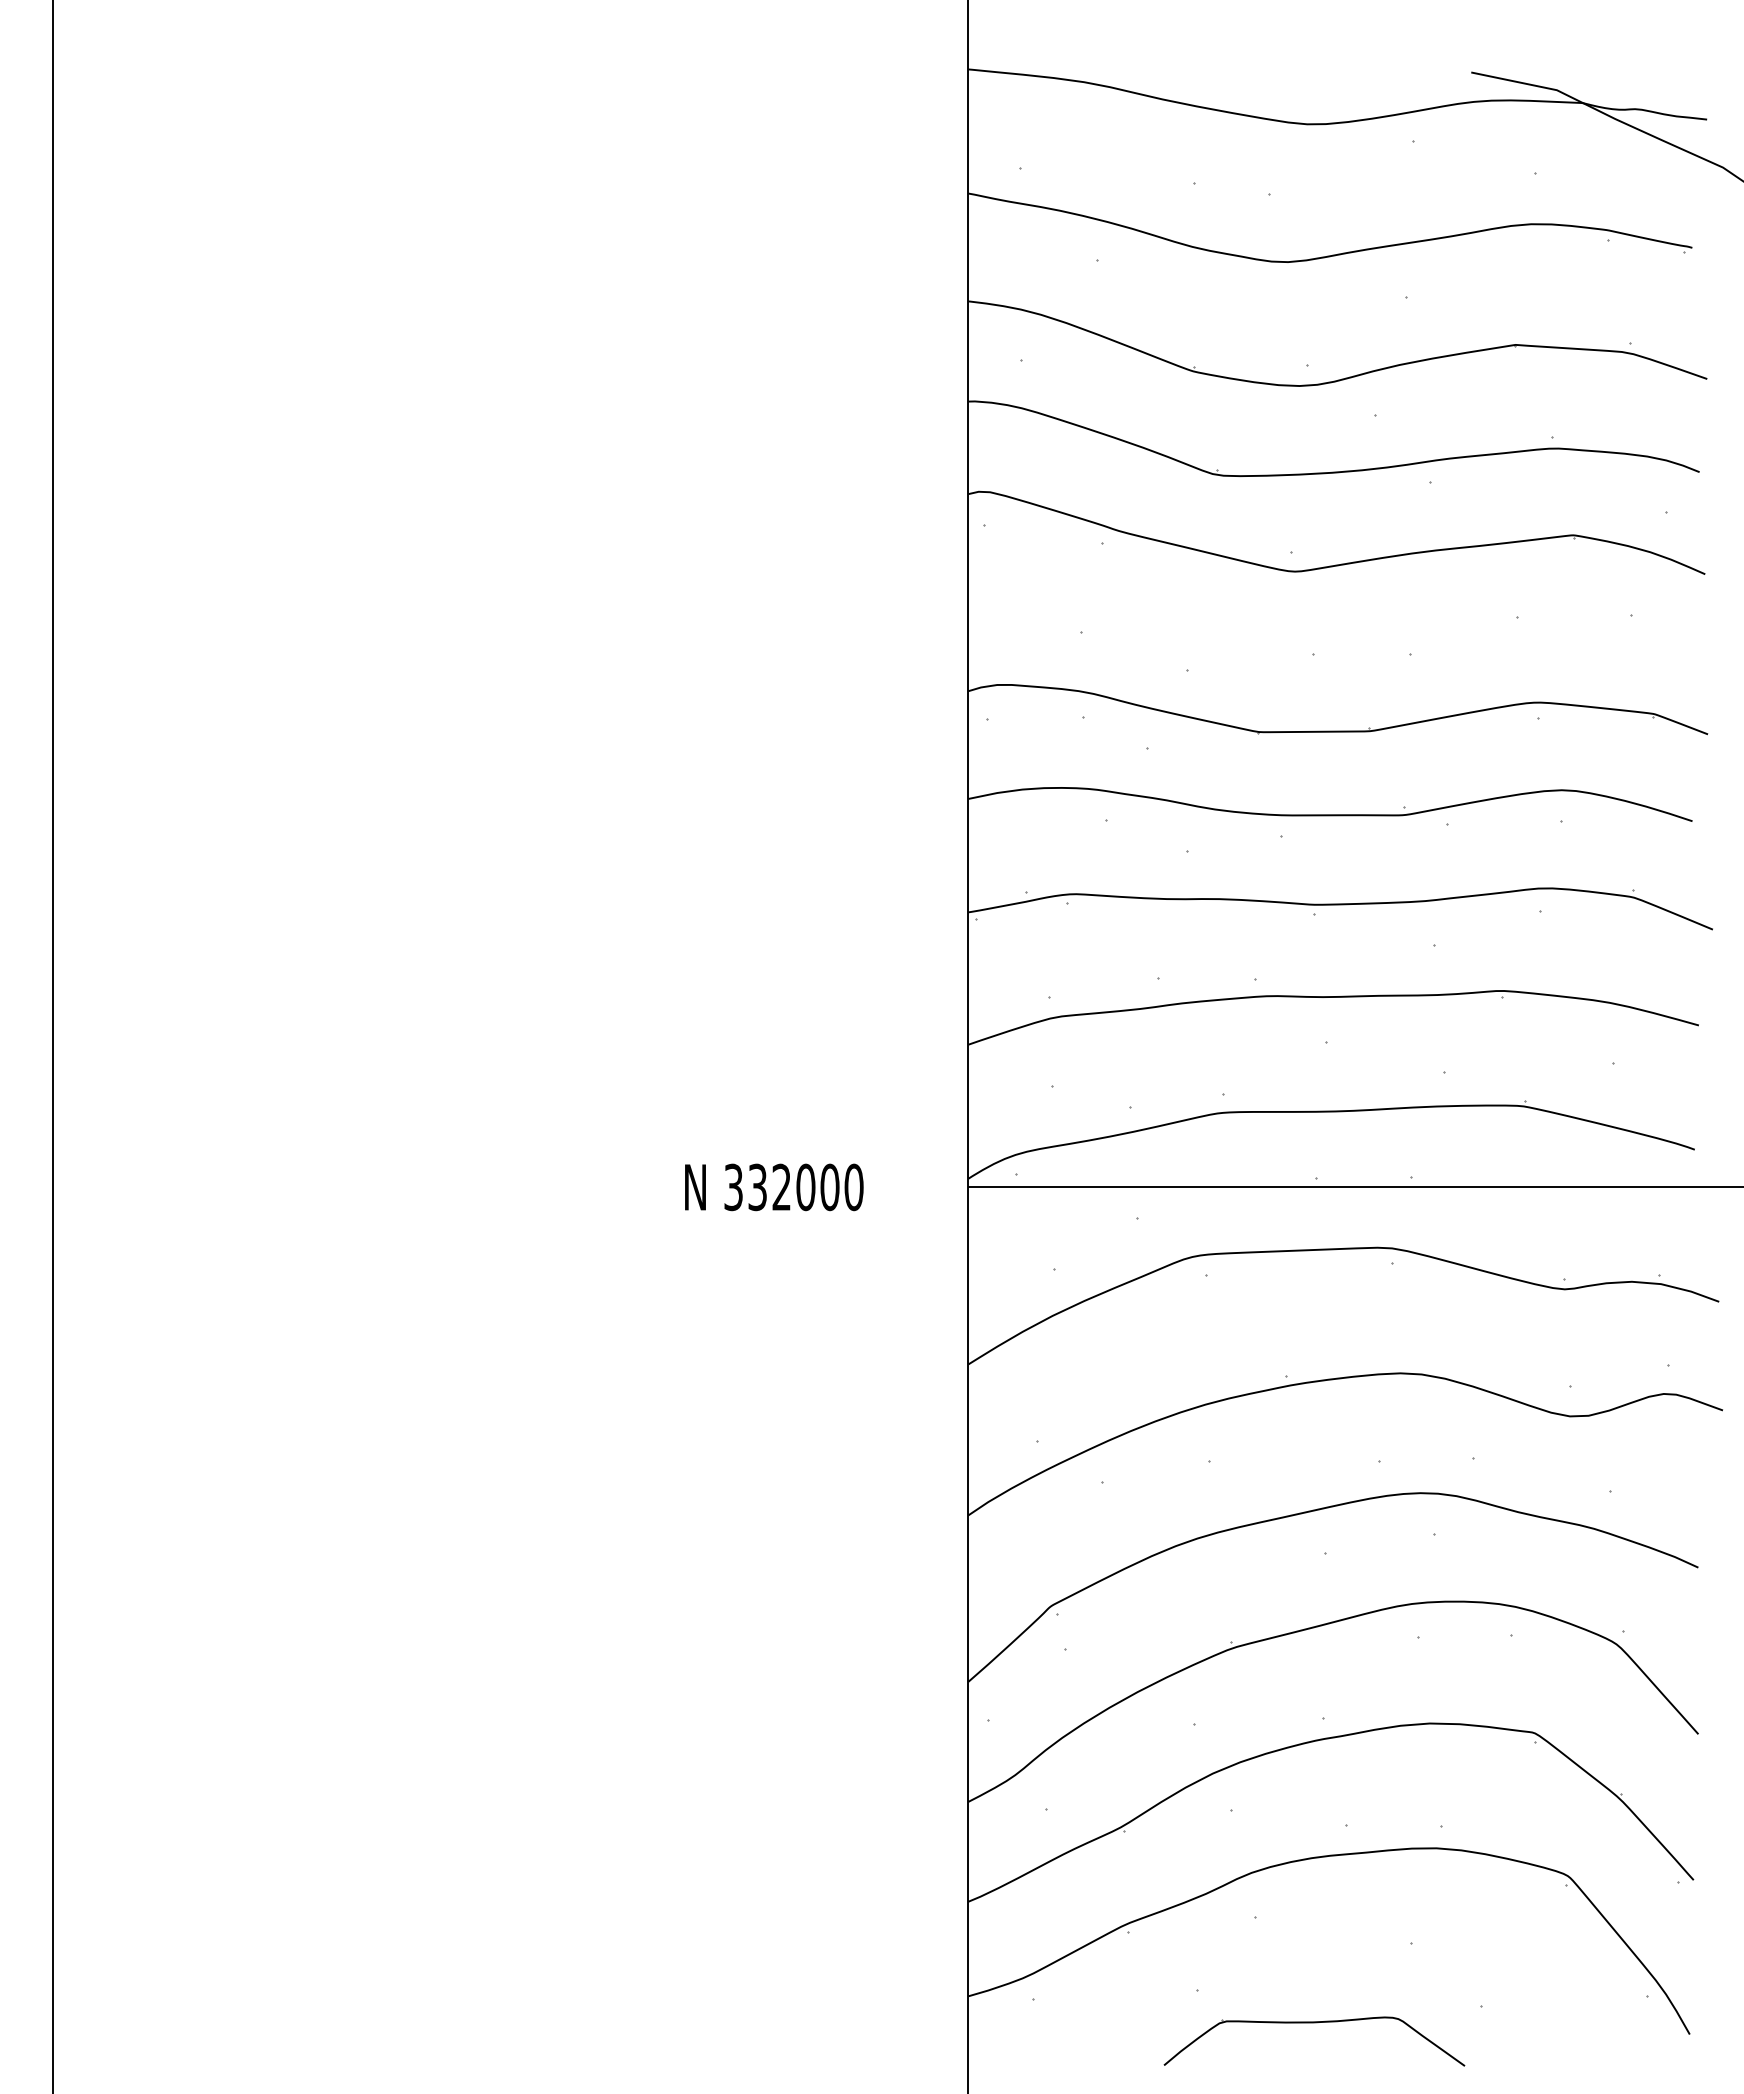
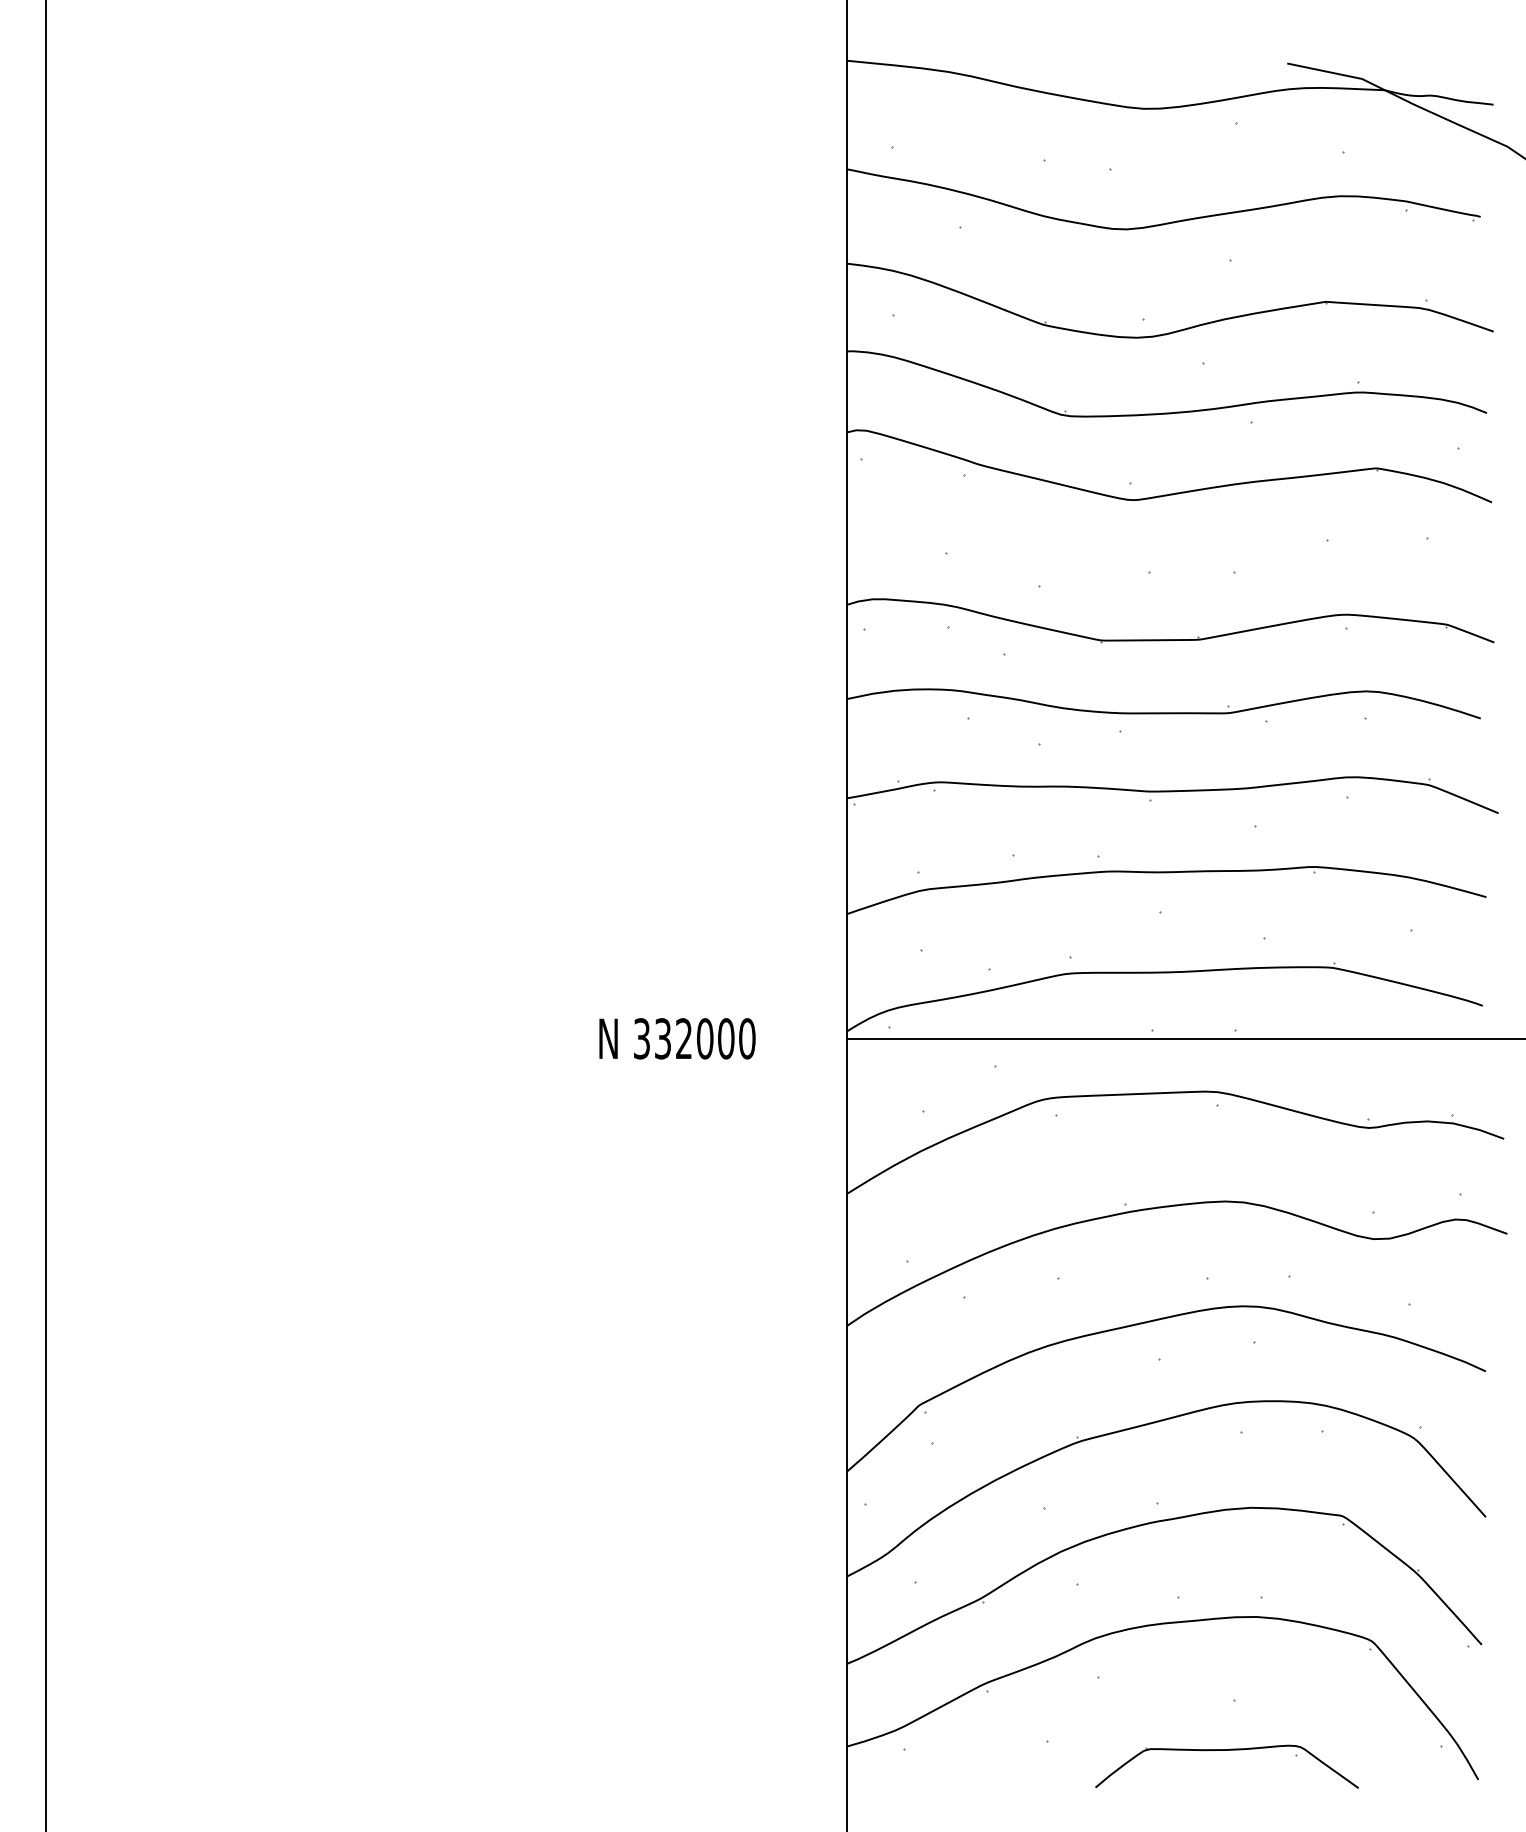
part: (1314, 2023) -> (1227, 1750), moved

